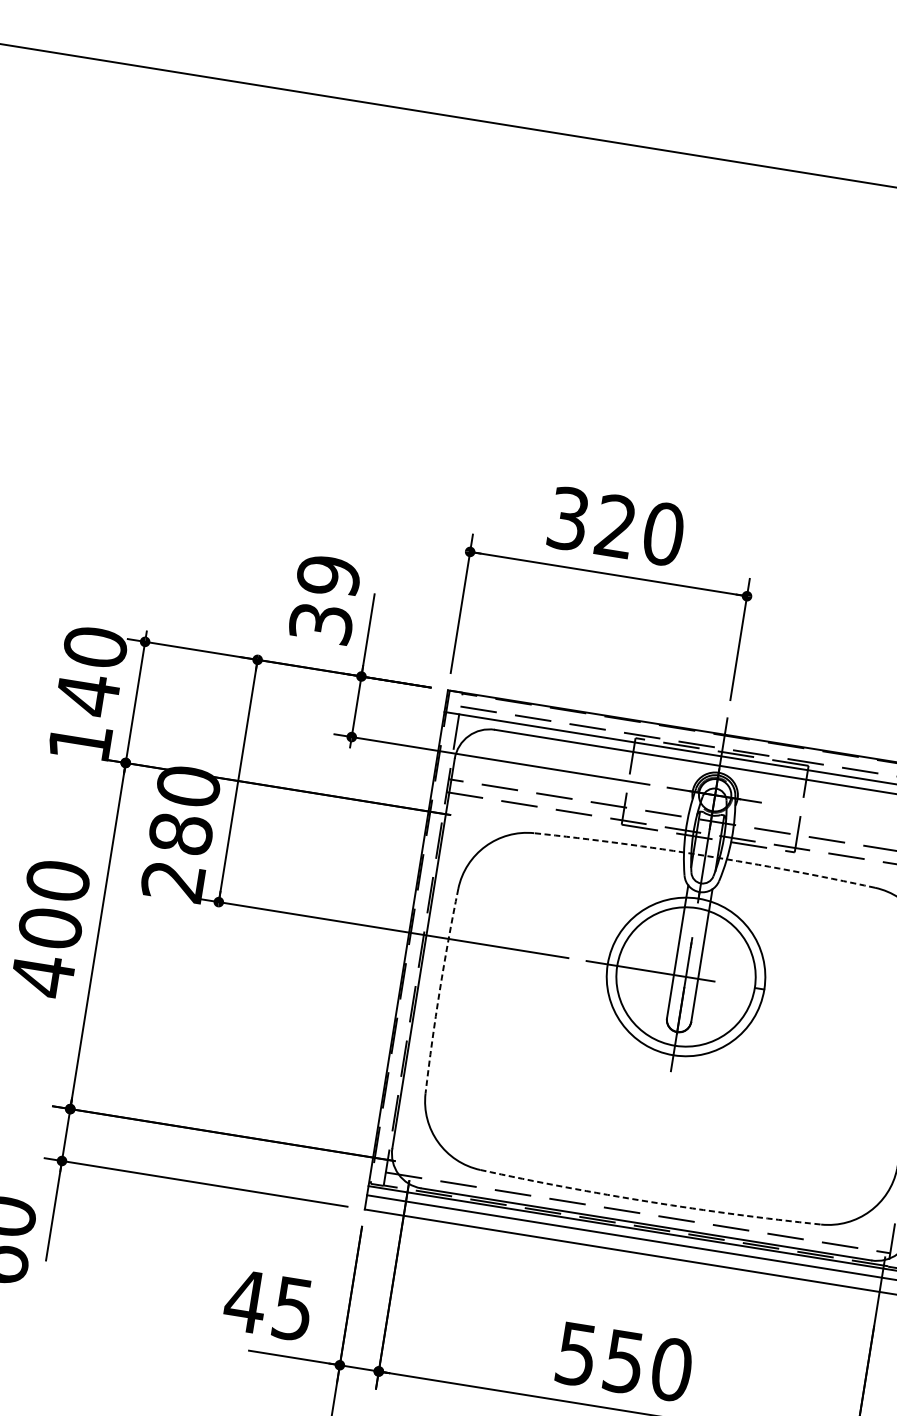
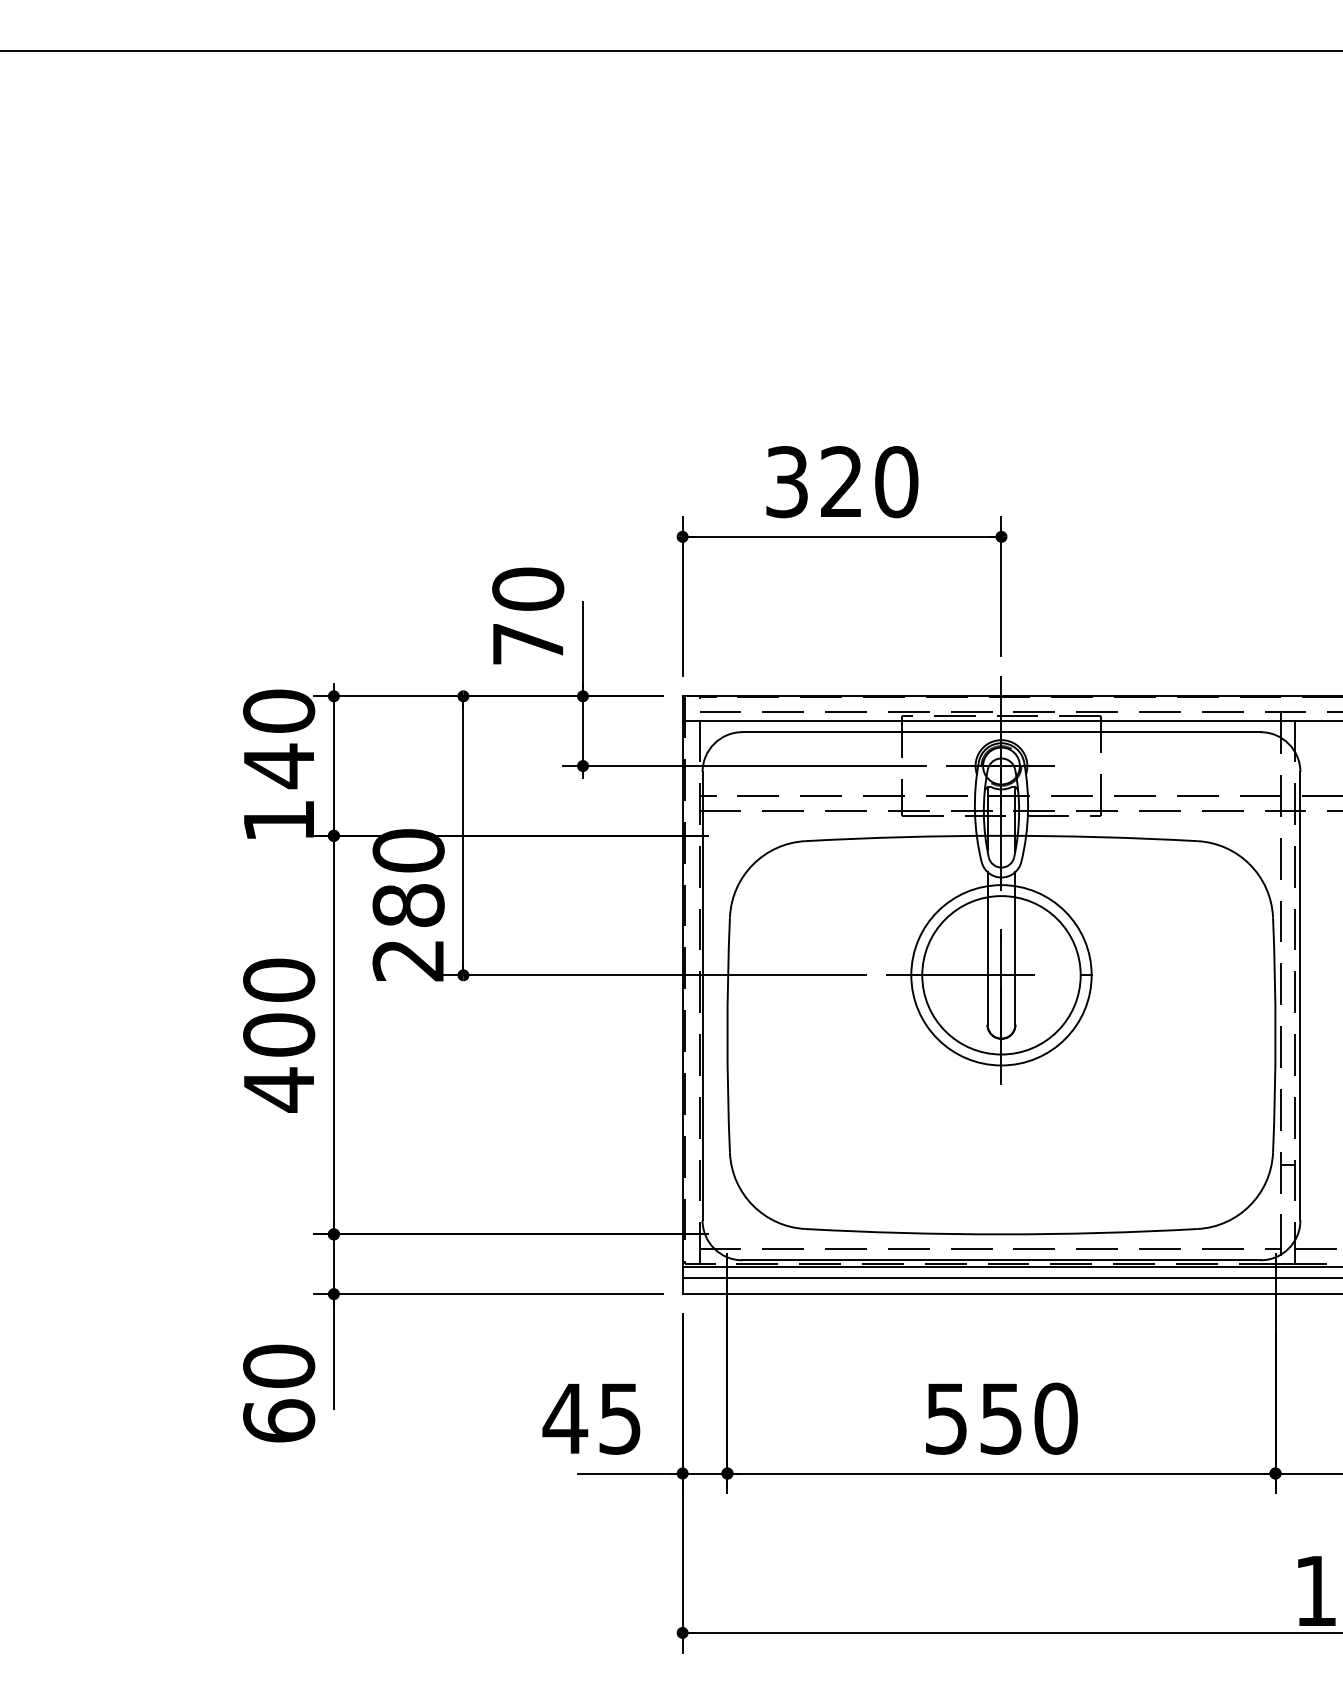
text: (325, 598) -> (528, 615), 39 -> 70
arc: (705, 855) -> (1001, 835), dashed -> solid
arc: (439, 991) -> (727, 1035), dashed -> solid
arc: (650, 1202) -> (1001, 1234), dashed -> solid

